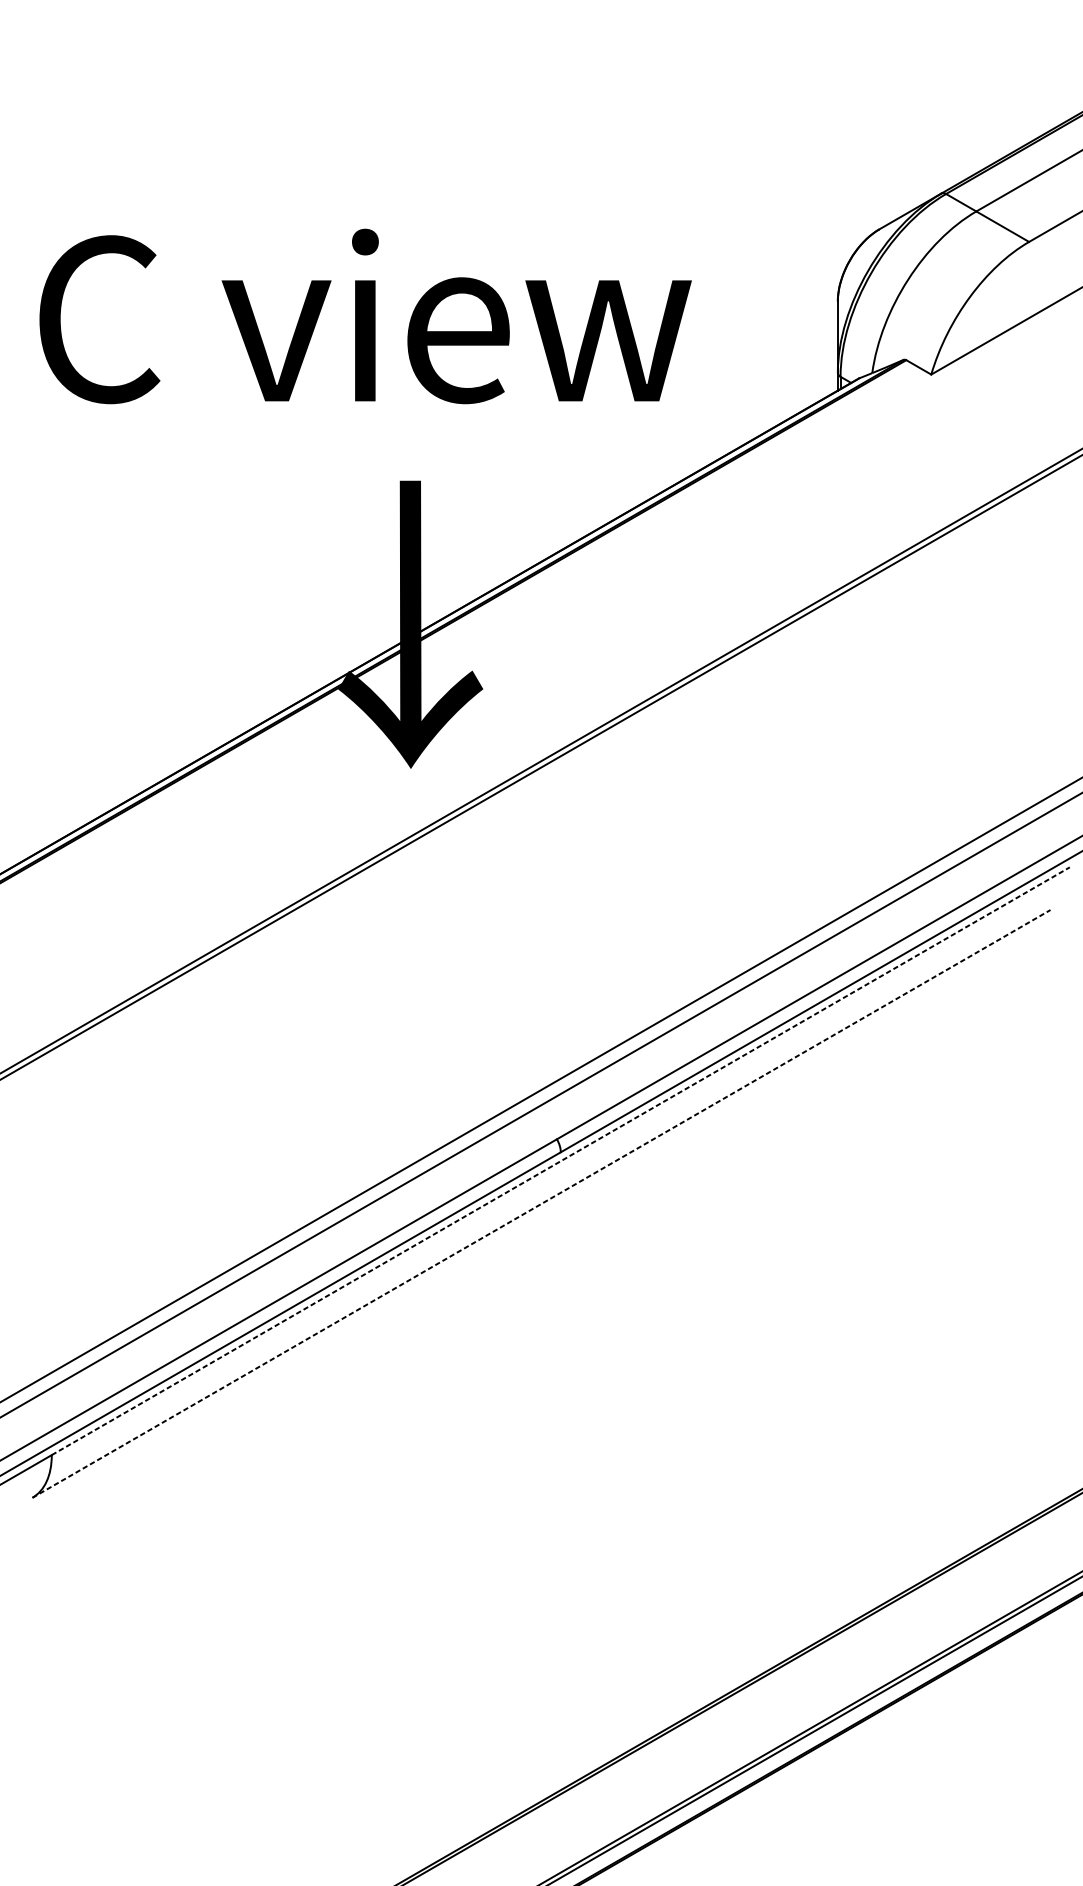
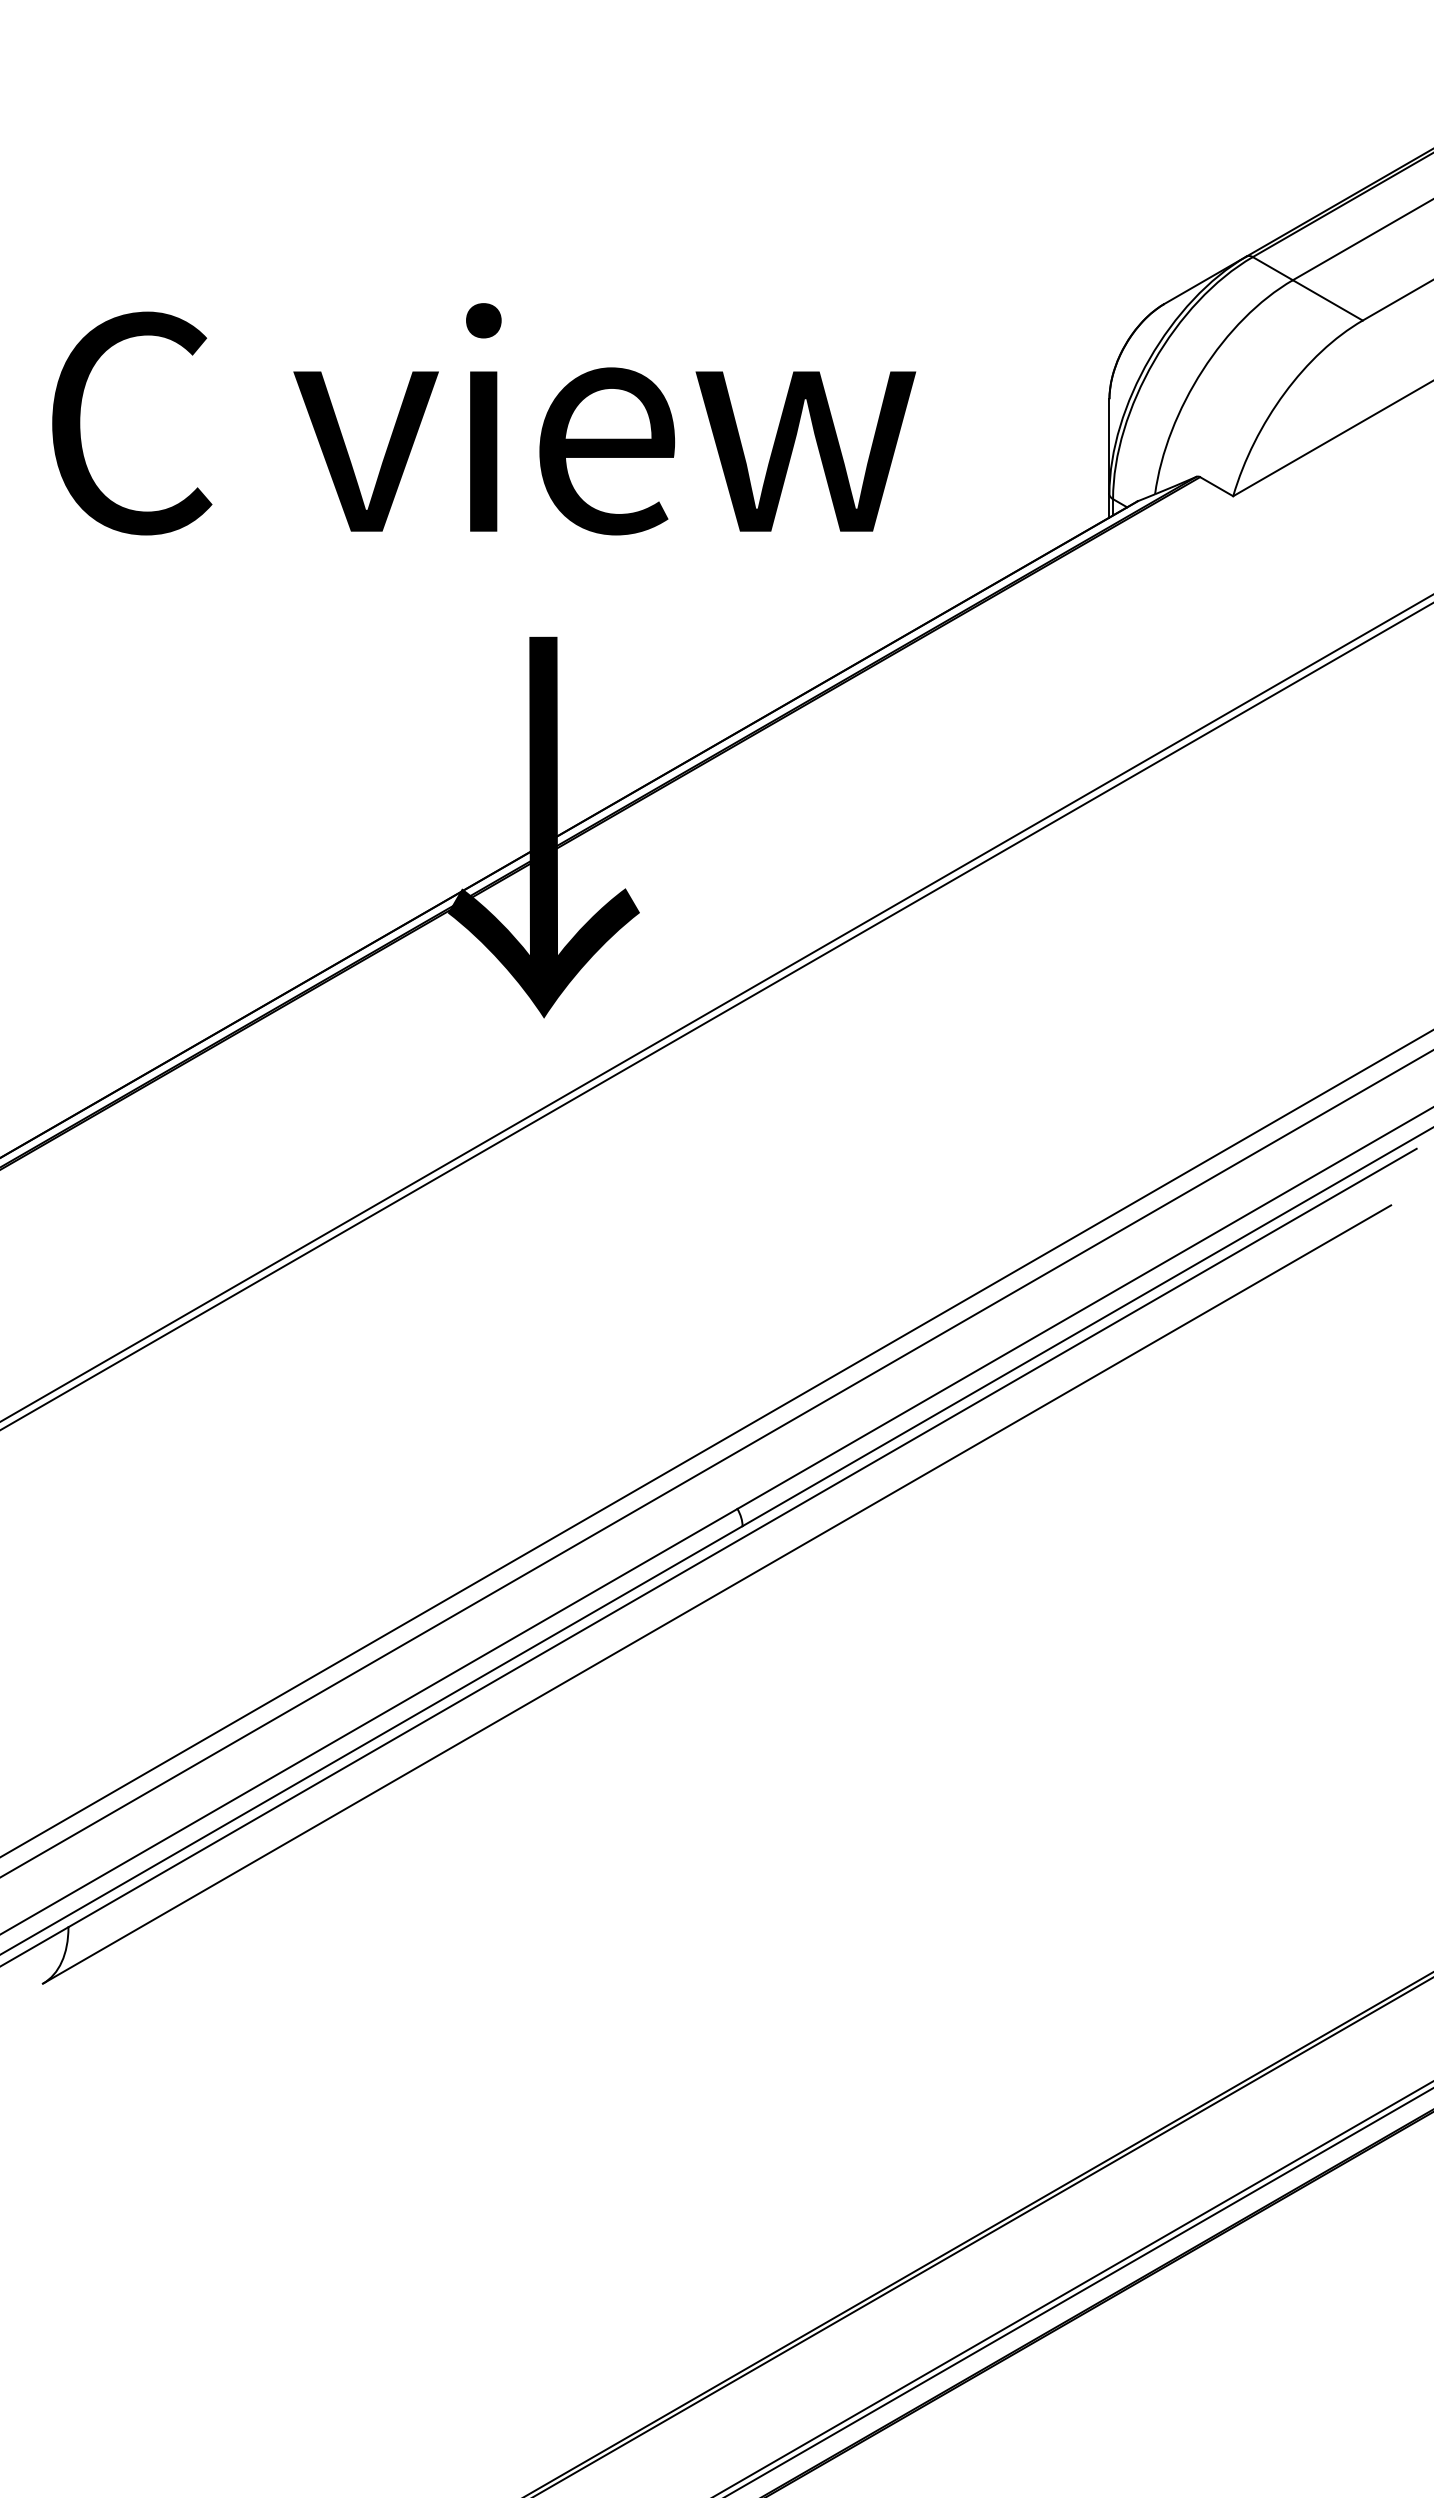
line: (561, 1160) -> (743, 1537), dashed -> solid
line: (541, 1203) -> (717, 1594), dashed -> solid

